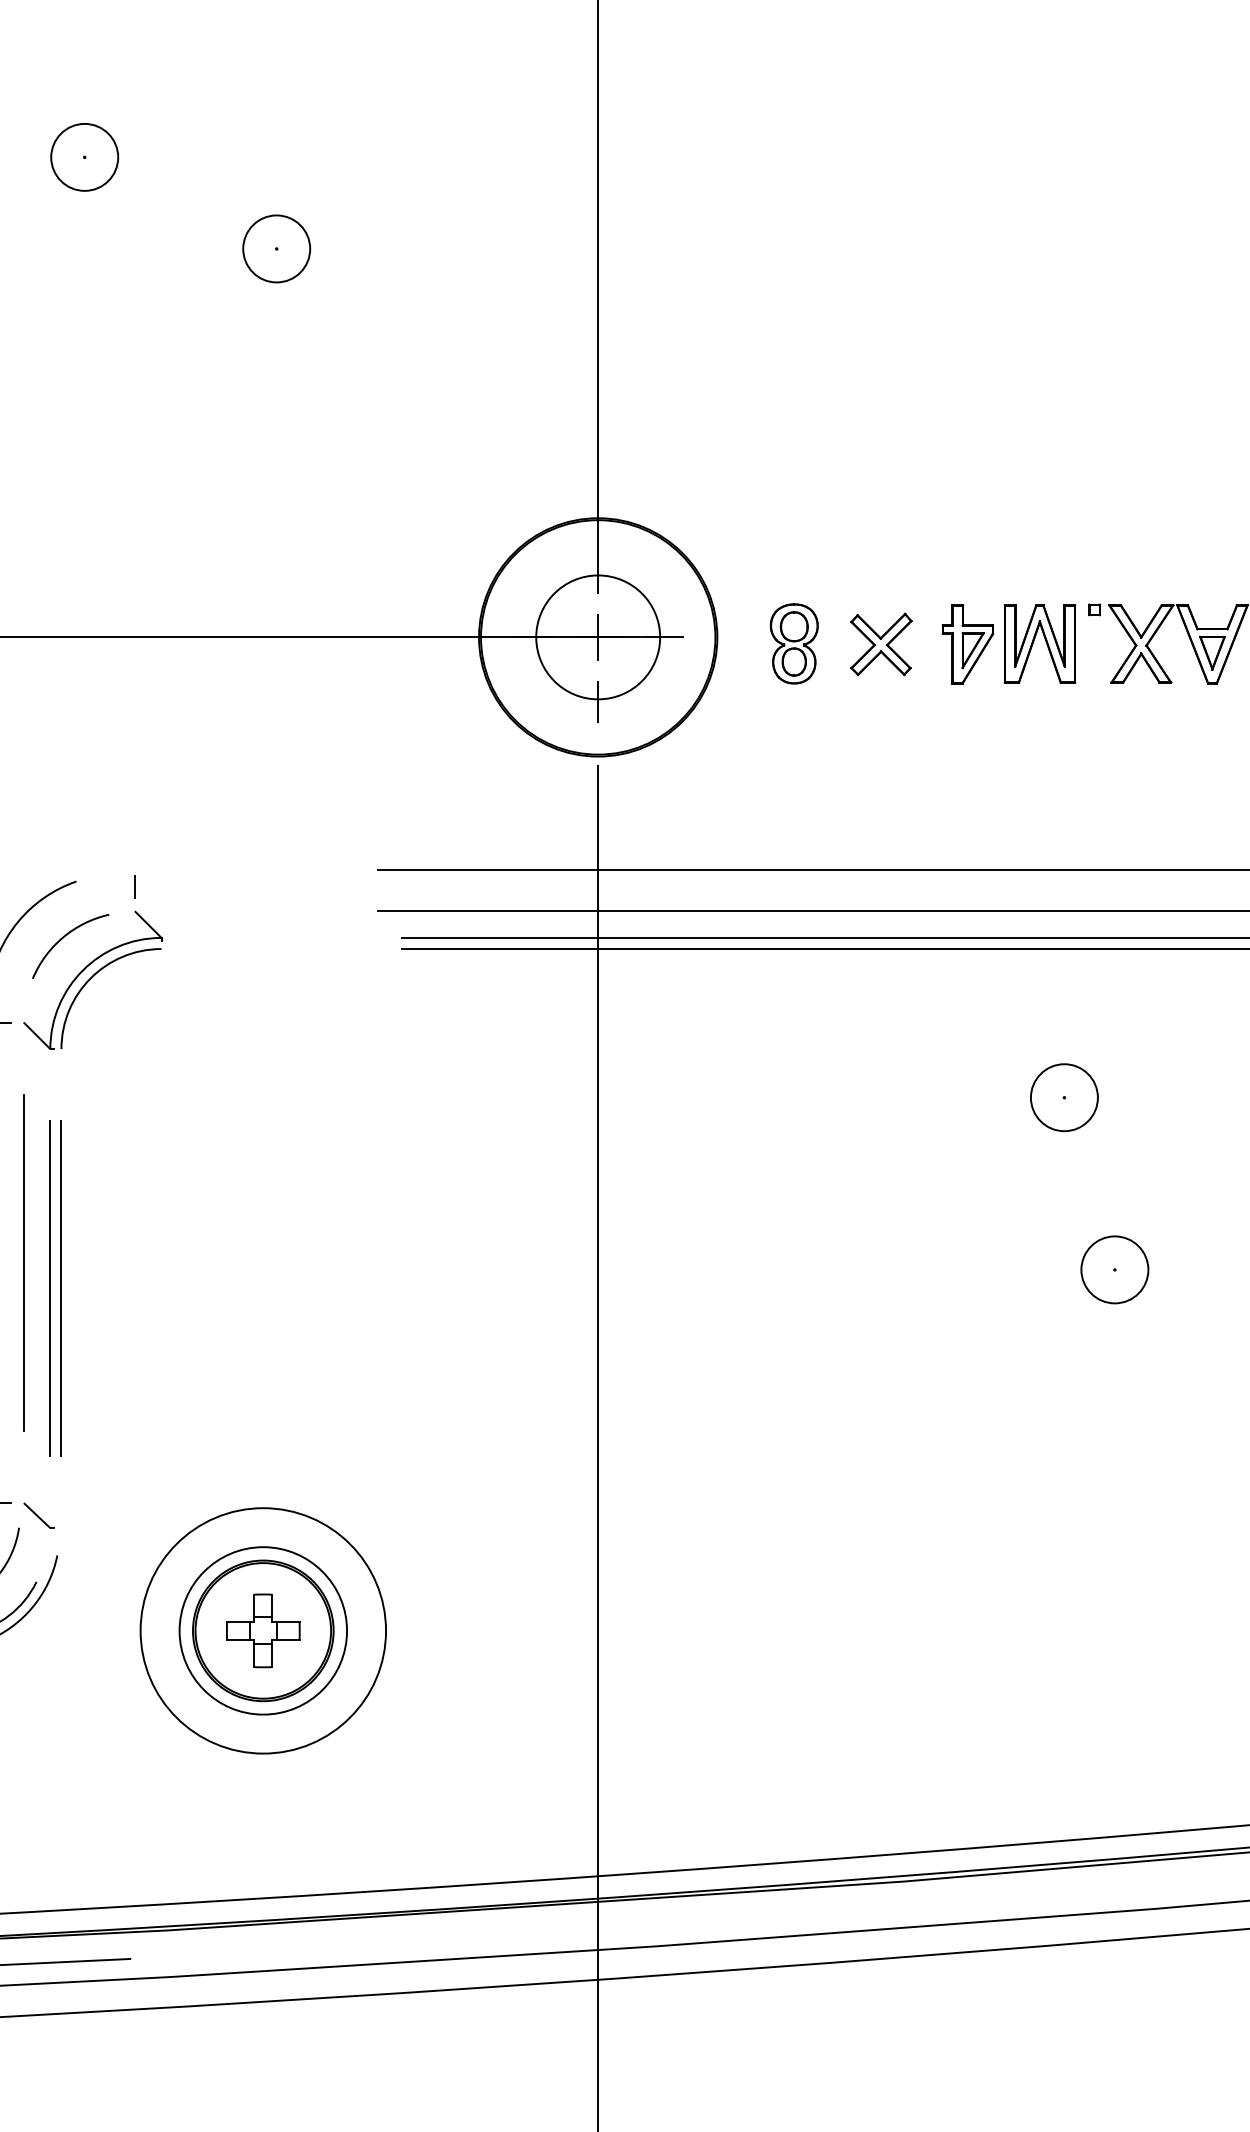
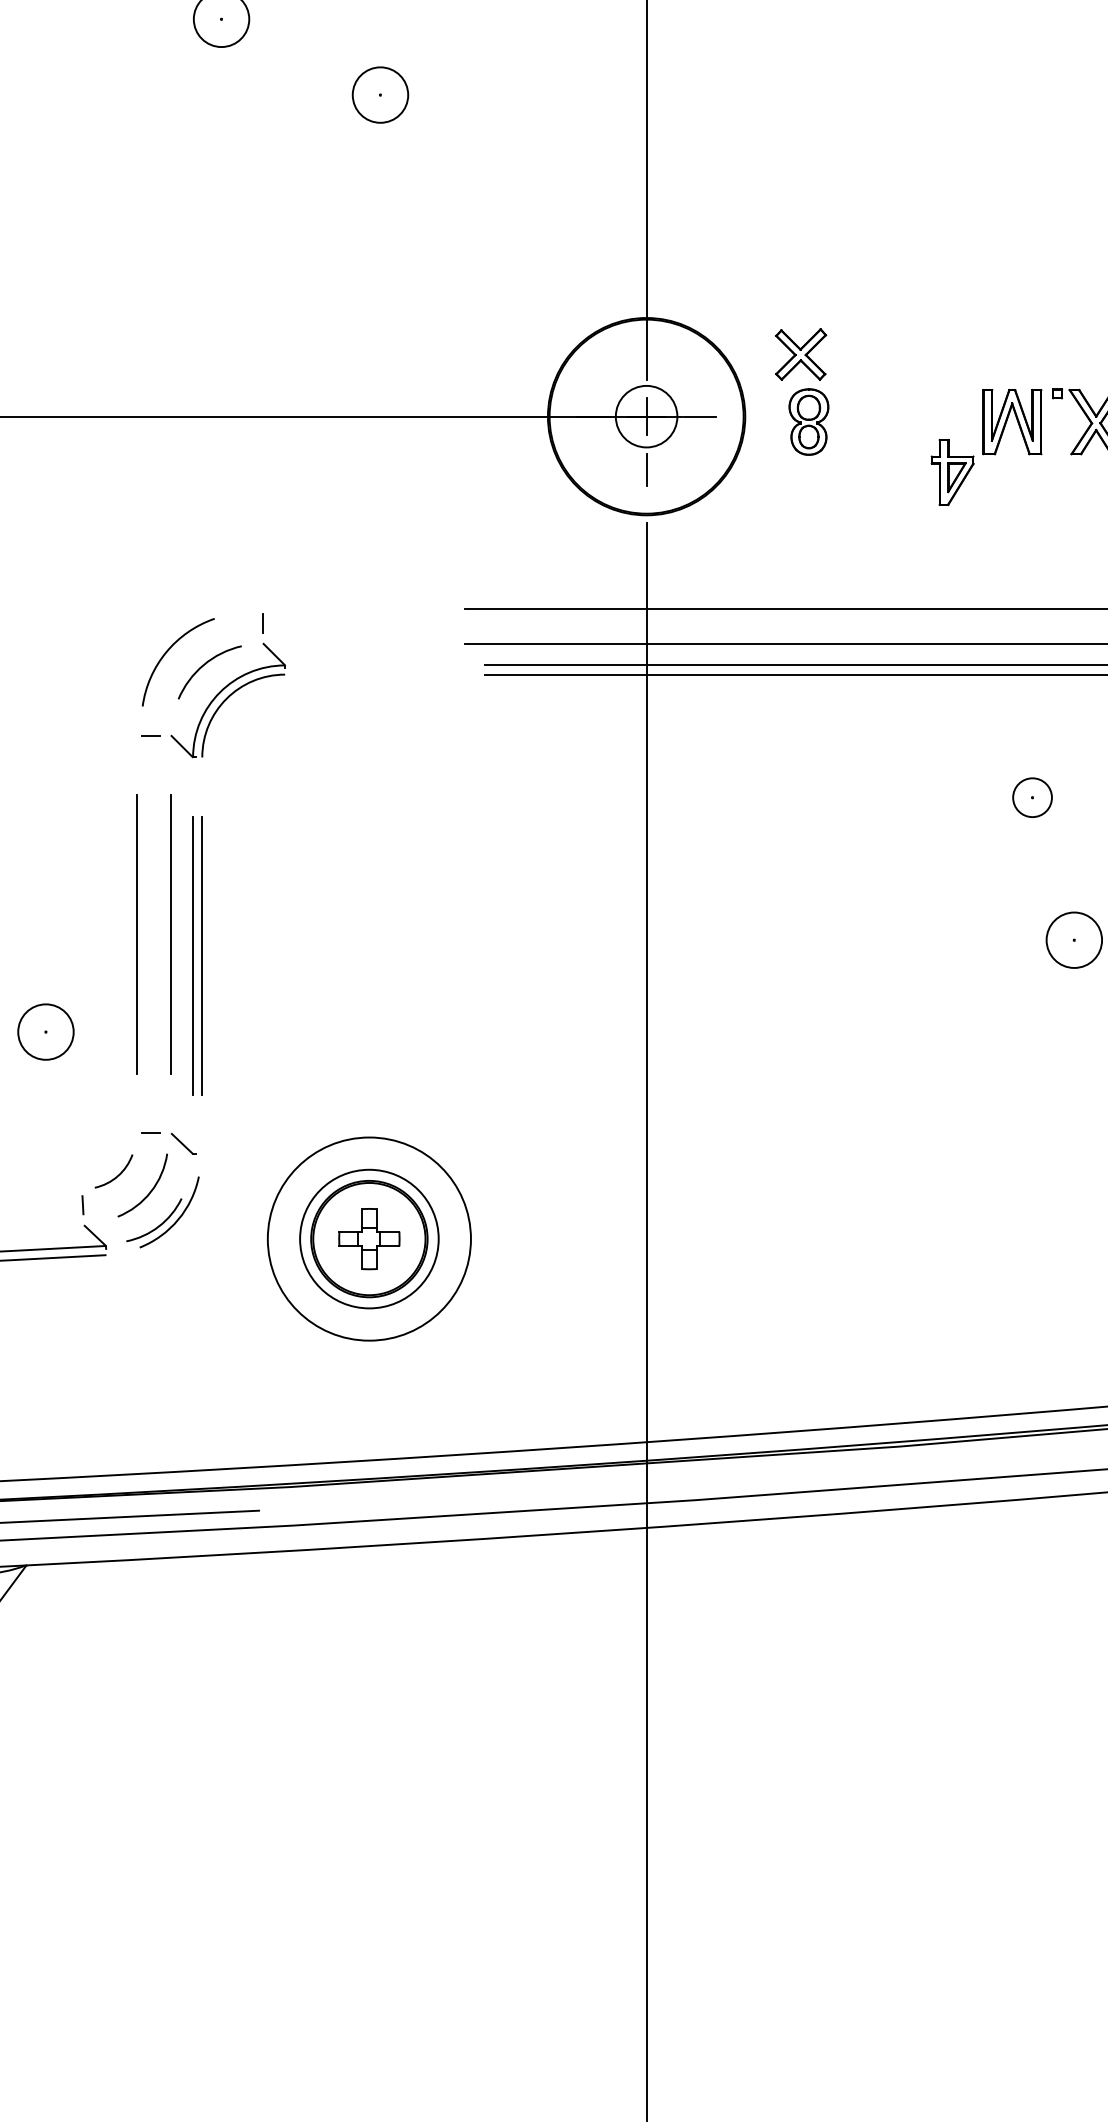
circle: (598, 637) -> (646, 416), size x0.6
part: (881, 644) -> (801, 354), moved
part: (967, 644) -> (952, 472), moved
circle: (1064, 1097) -> (1032, 797), size x0.7

